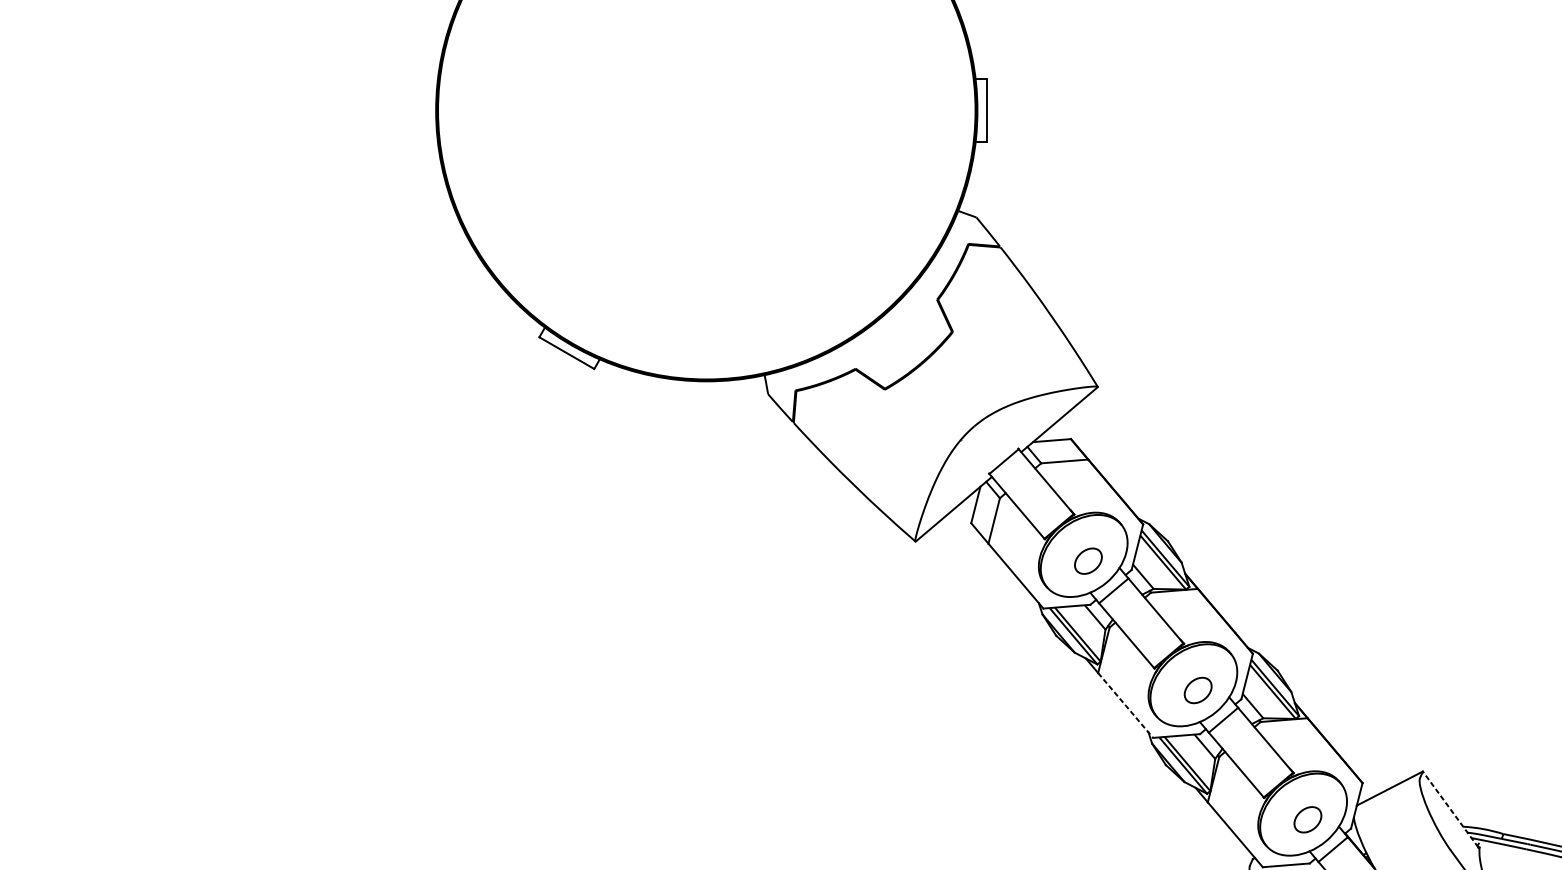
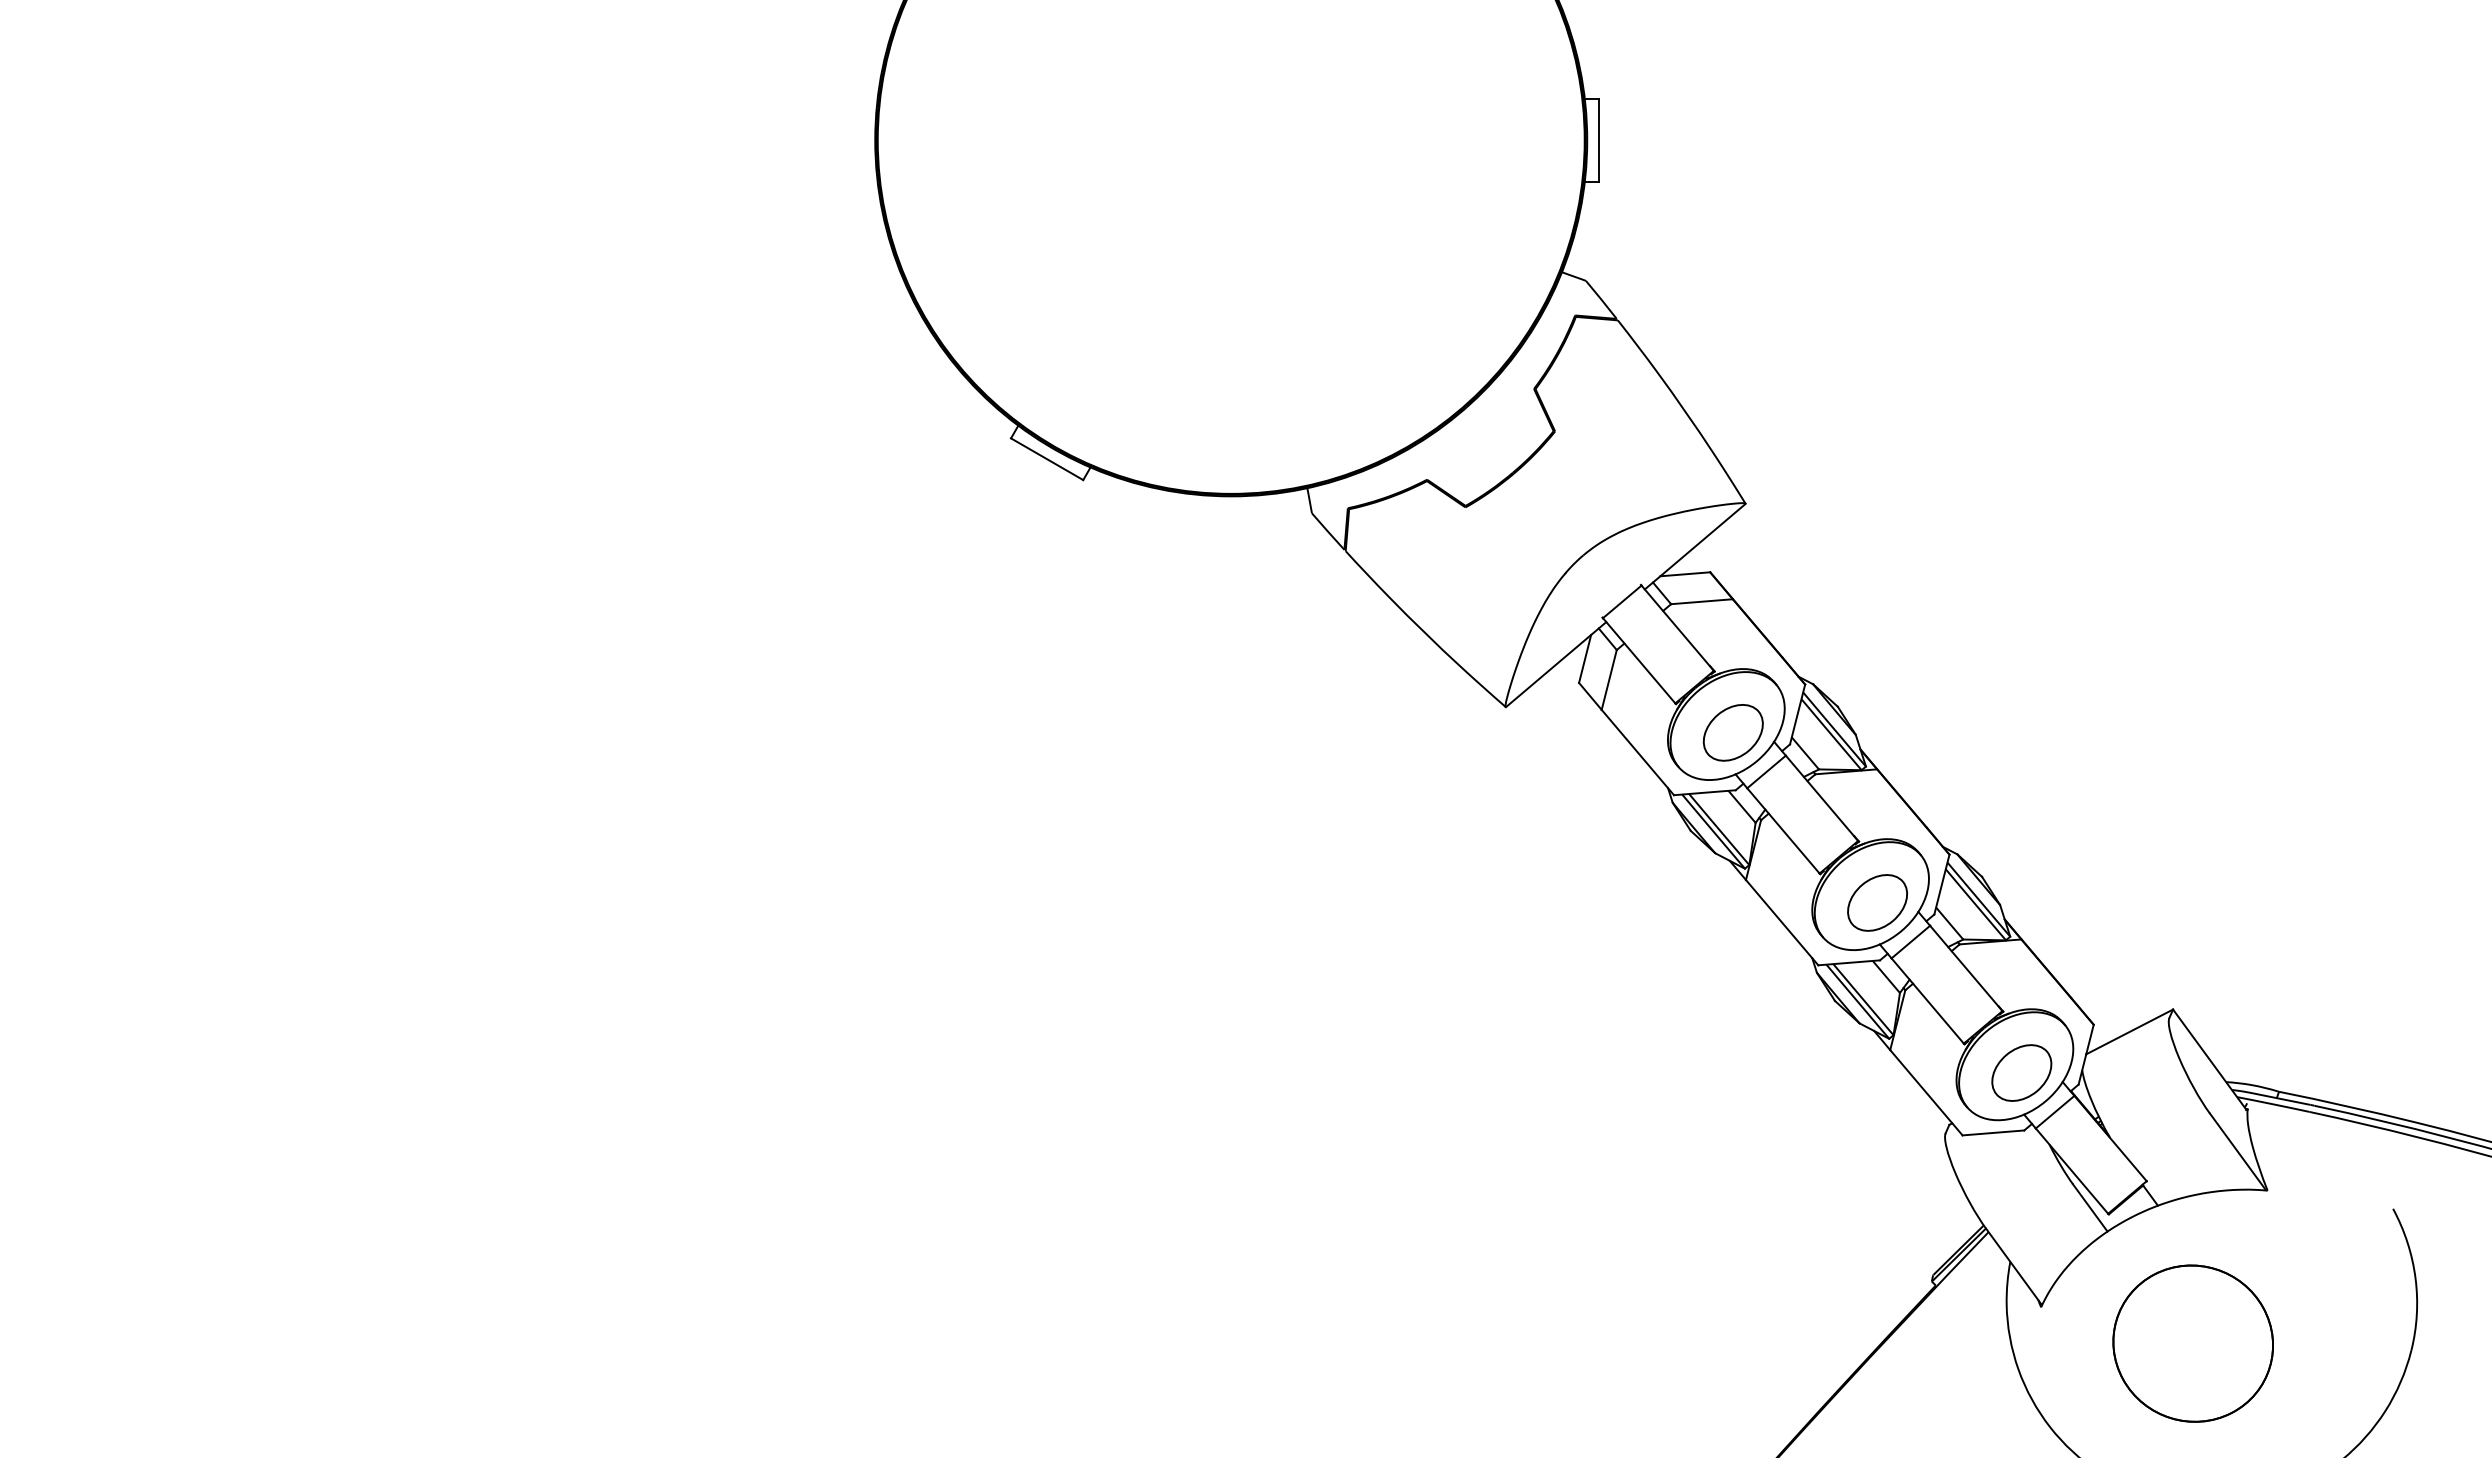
part: (1087, 560) -> (1732, 732), size x1.67
part: (1198, 690) -> (1877, 902), size x1.67
line: (1125, 705) -> (1782, 922), dashed -> solid
line: (1450, 809) -> (2209, 1059), dashed -> solid
part: (1307, 819) -> (2021, 1072), size x1.67

